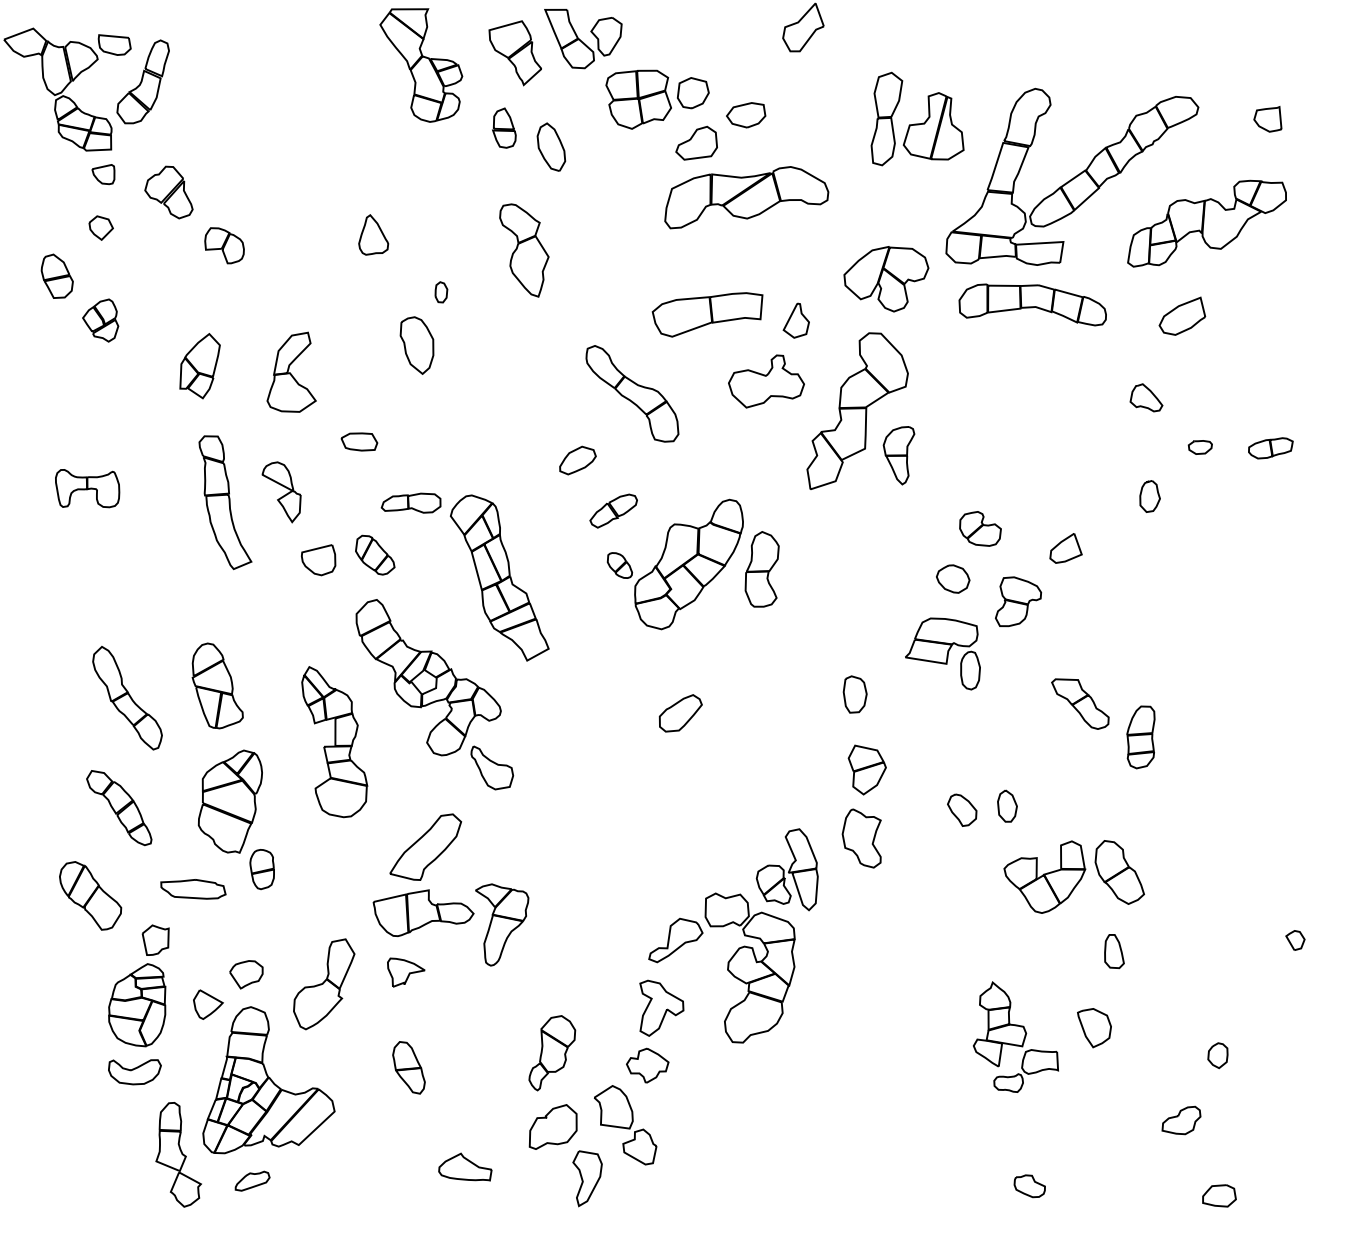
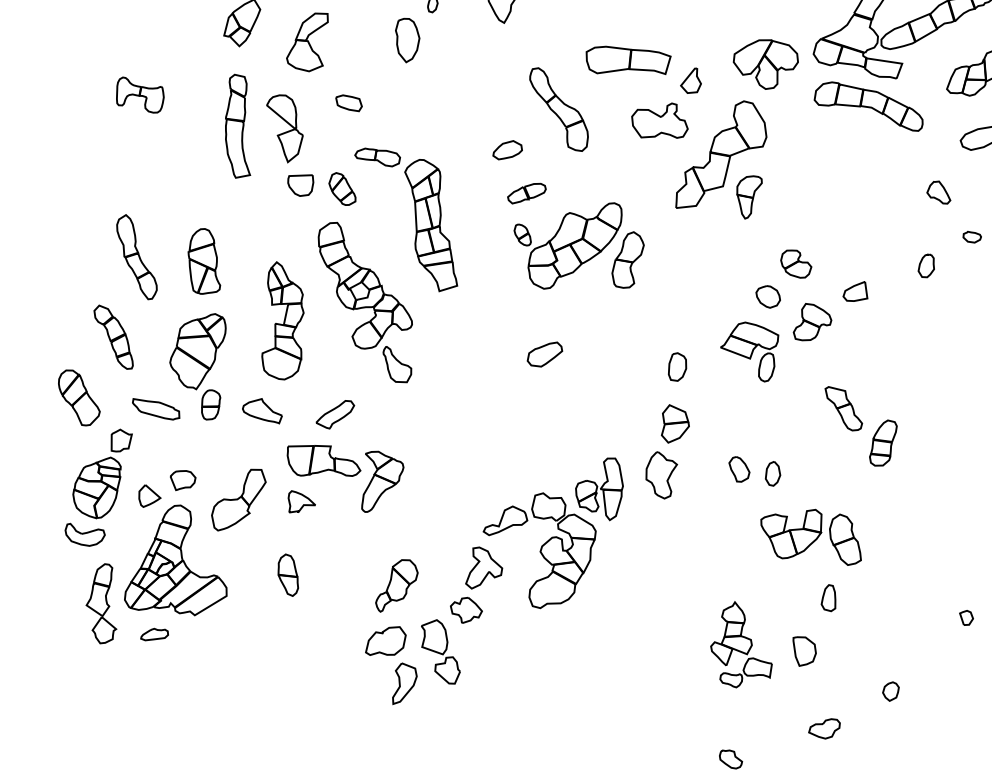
part: (281, 492) -> (283, 128), size x1.43
part: (425, 846) -> (335, 413), size x0.62
part: (1181, 1120) -> (824, 727), moved
part: (465, 1166) -> (263, 409), moved

